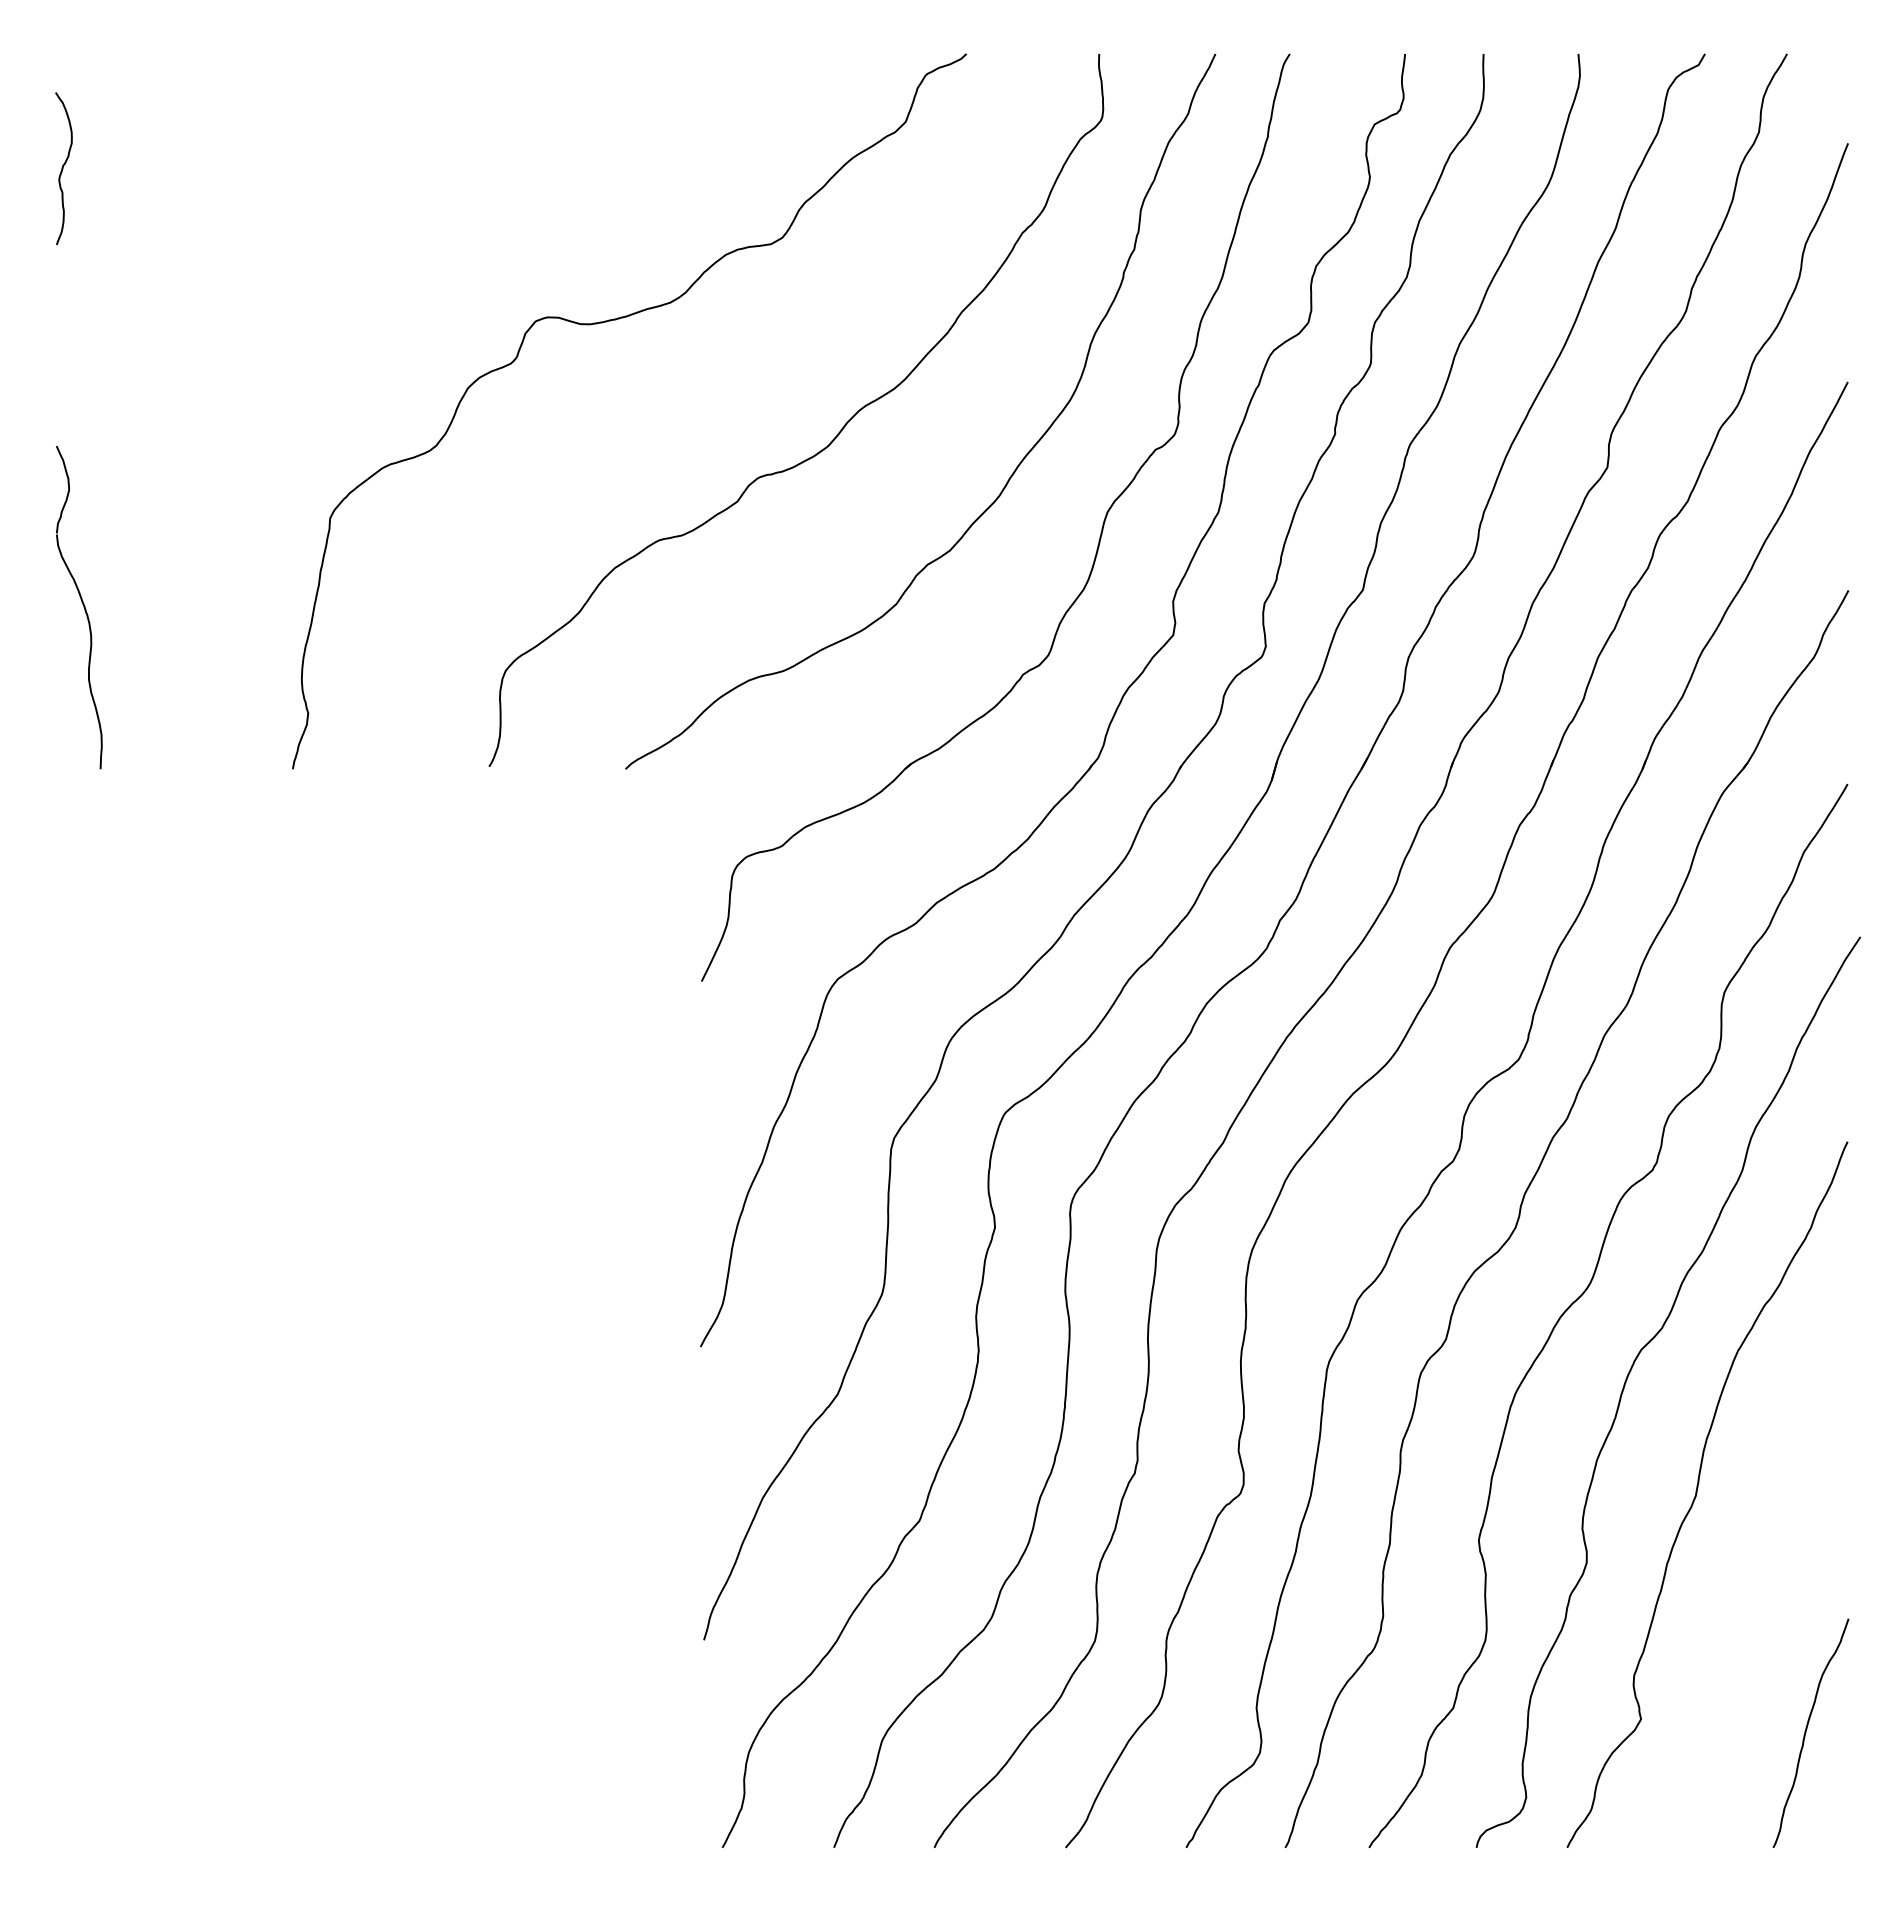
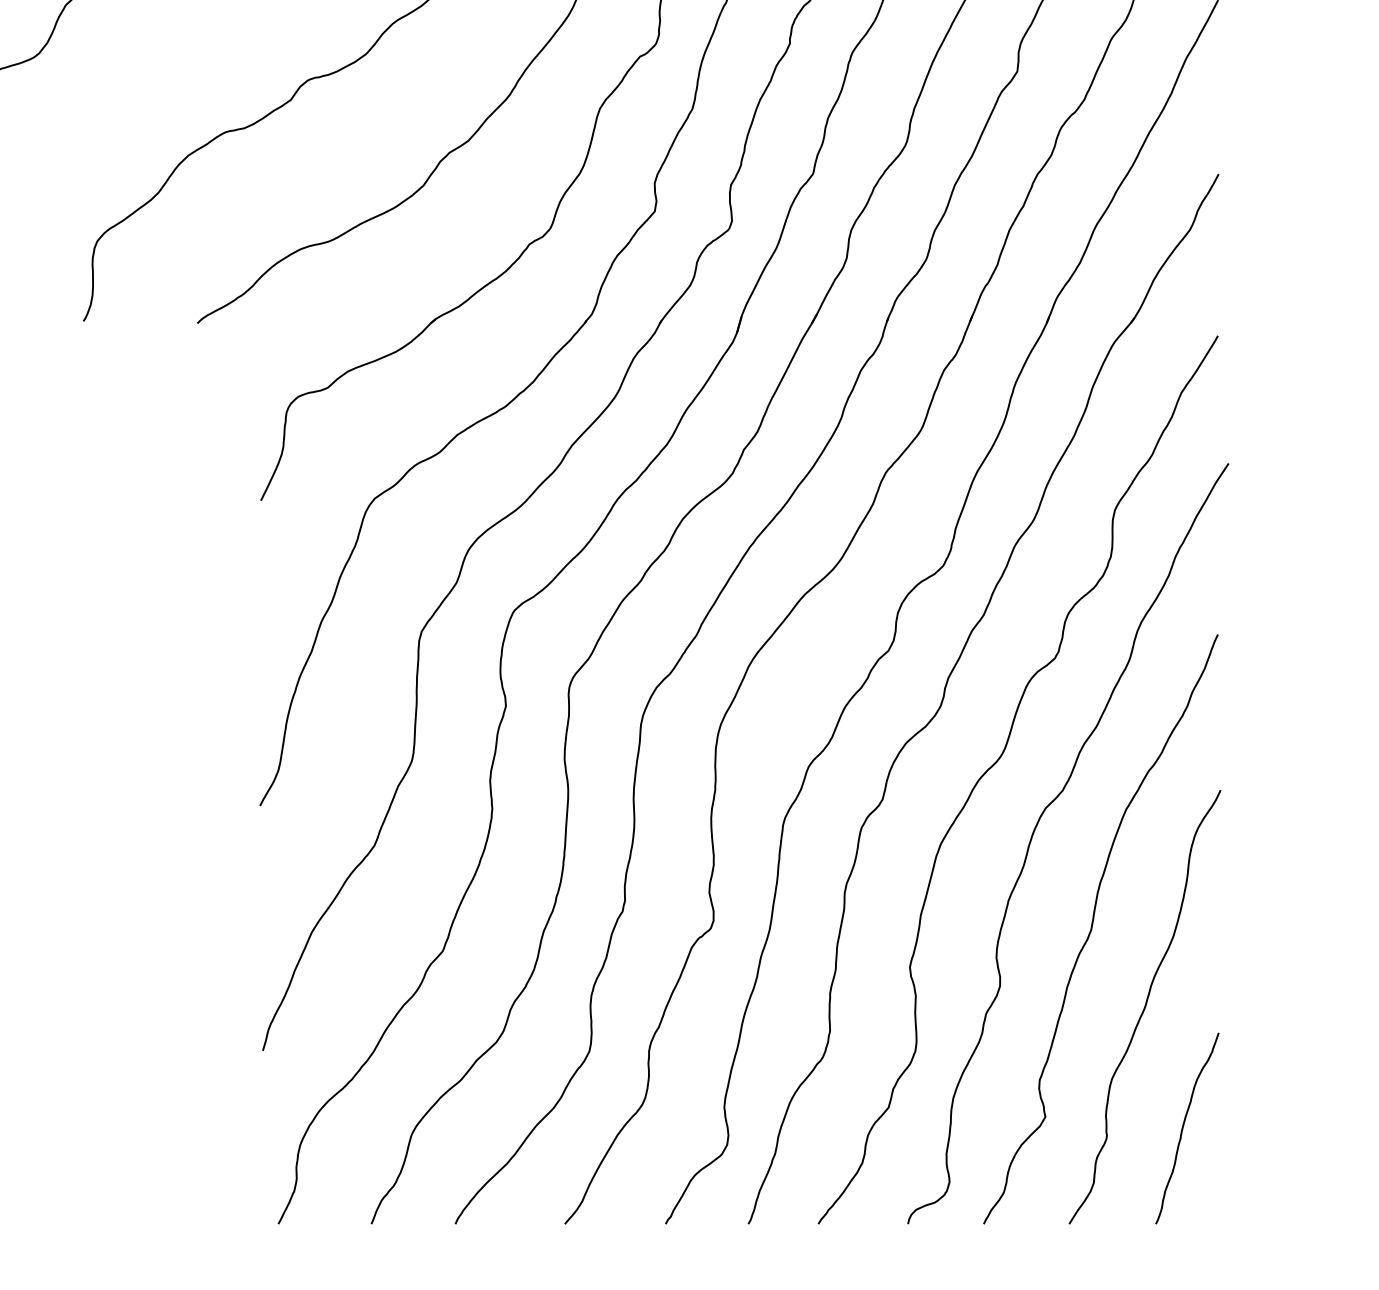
curve: (1760, 1587) -> (1145, 1006), added

